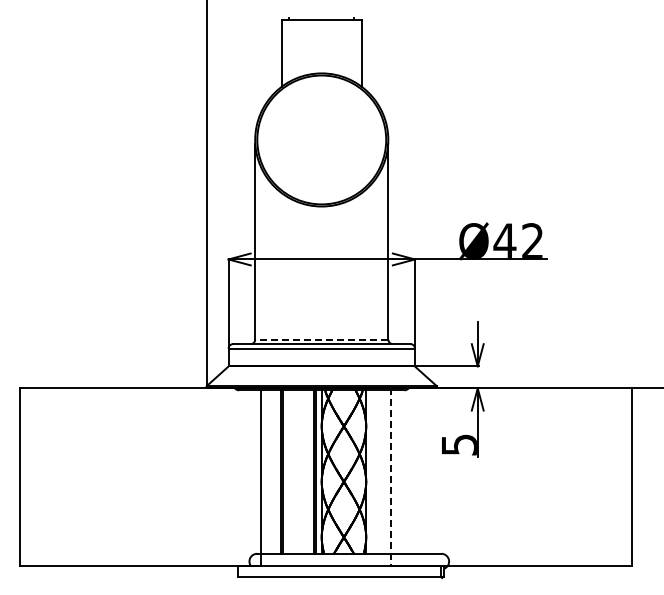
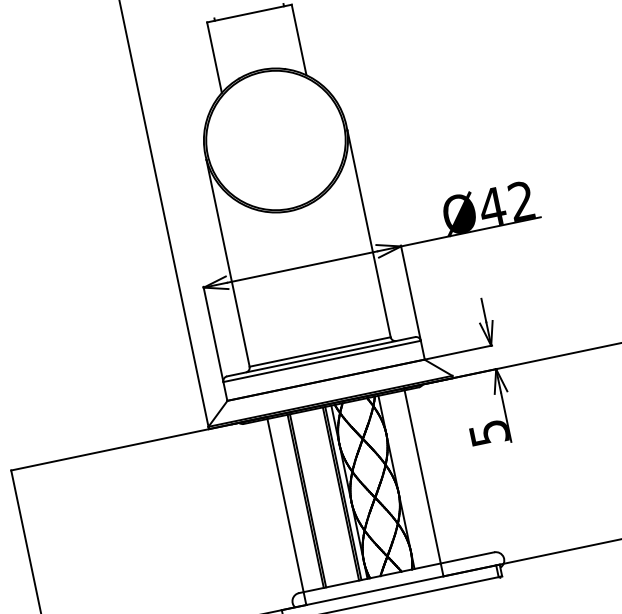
line: (321, 339) -> (319, 351), dashed -> solid
line: (390, 477) -> (423, 482), dashed -> solid

